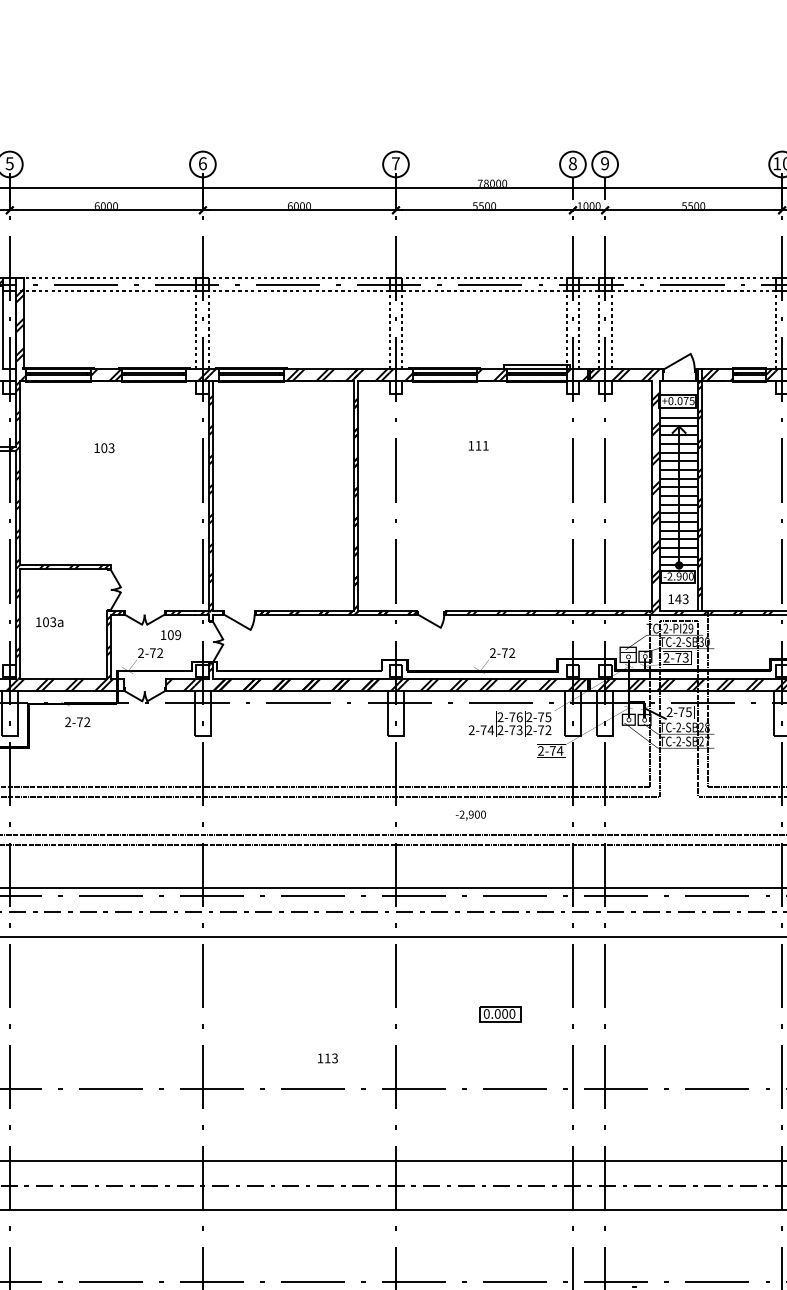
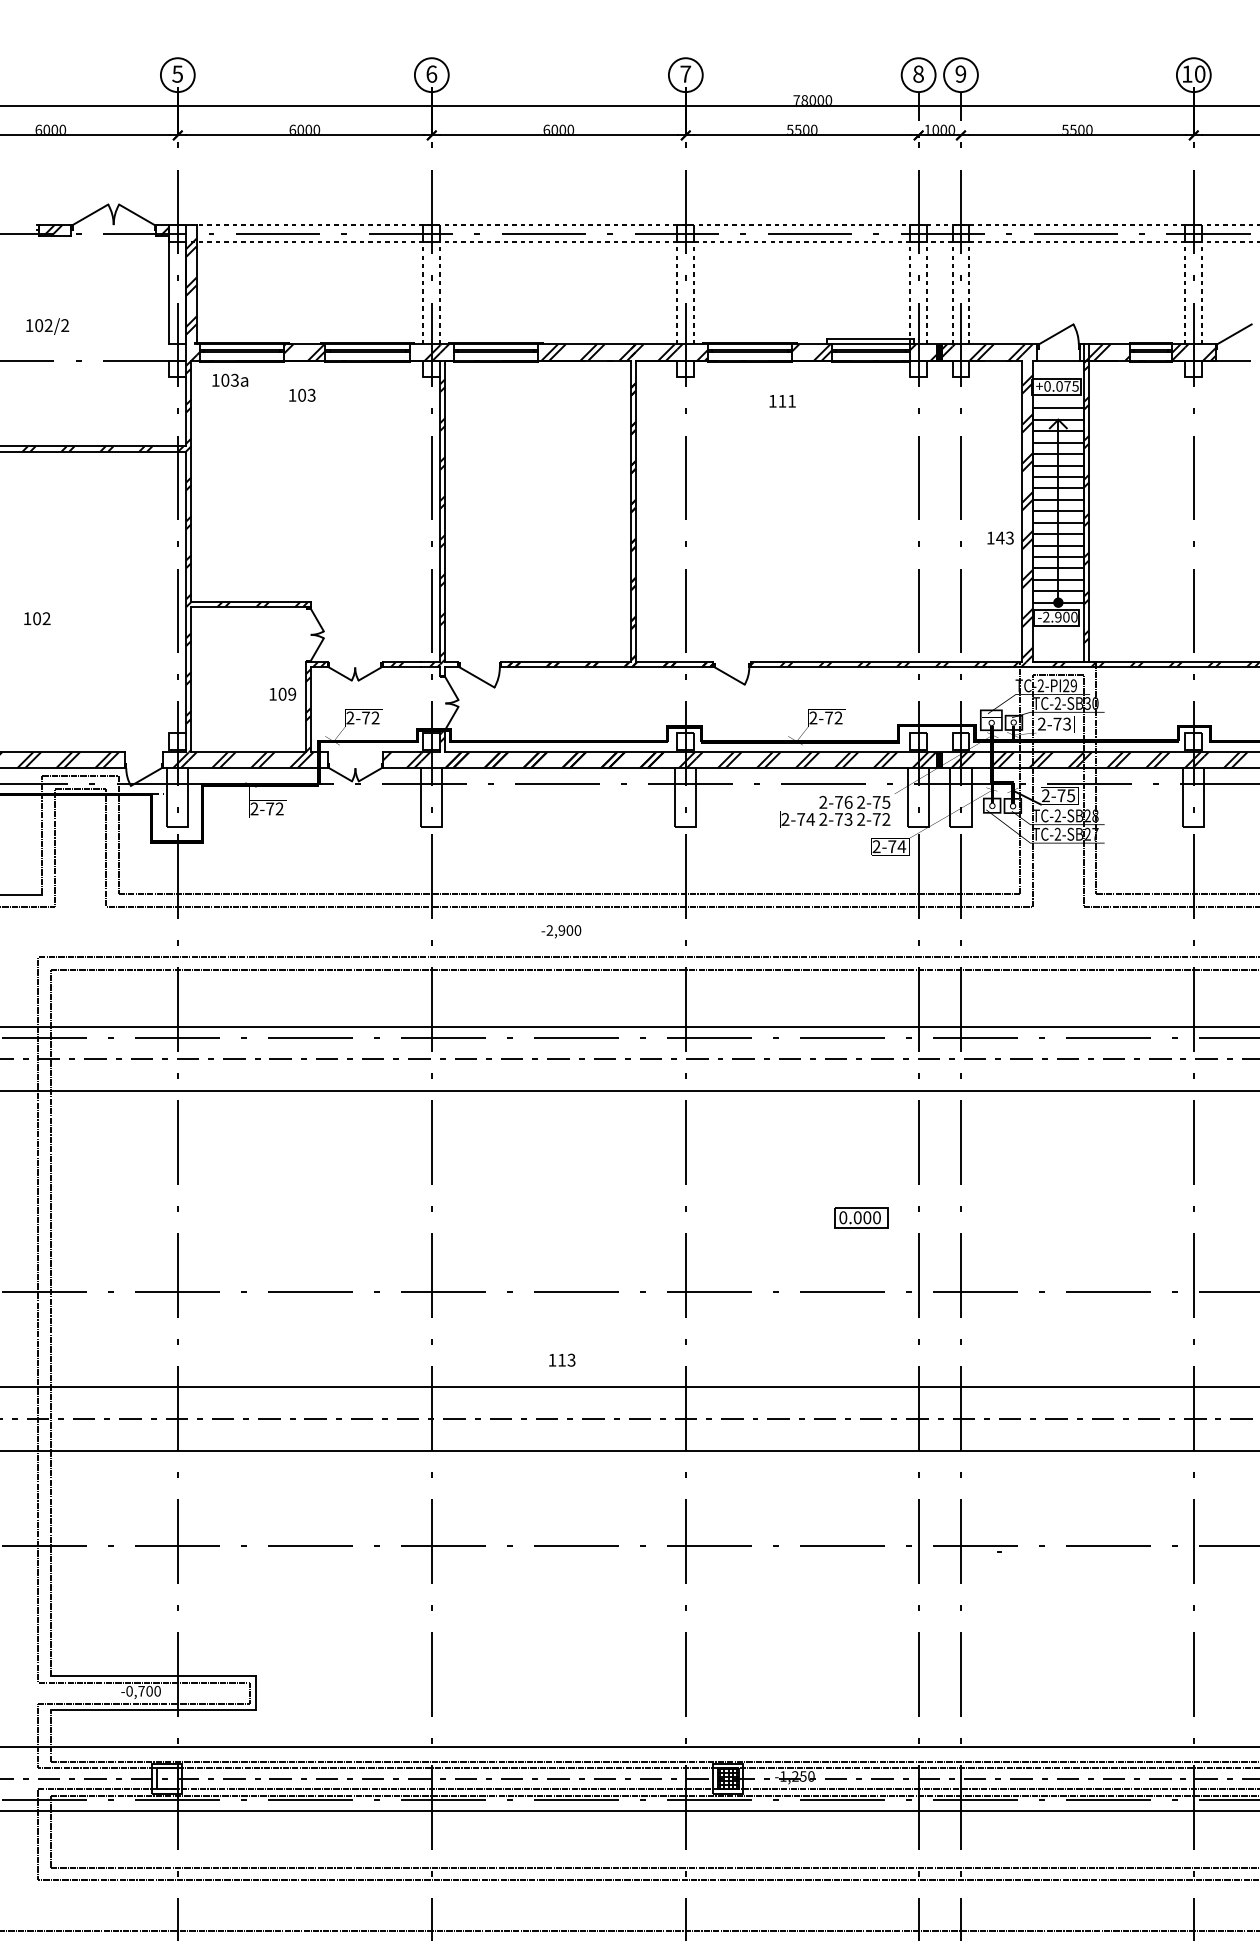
text: (478, 445) -> (782, 401), moved
text: (104, 447) -> (302, 394), moved
text: (678, 598) -> (1000, 537), moved
text: (49, 621) -> (230, 379), moved
text: (170, 634) -> (282, 693), moved
text: (470, 815) -> (561, 931), moved
part: (500, 1013) -> (861, 1217), moved
text: (328, 1057) -> (562, 1359), moved

